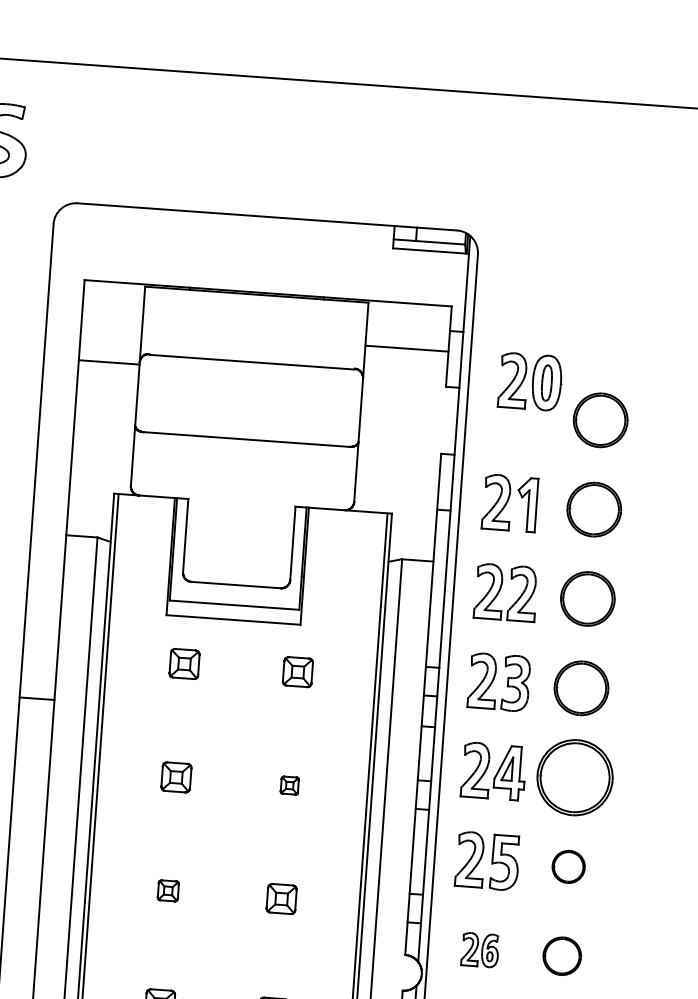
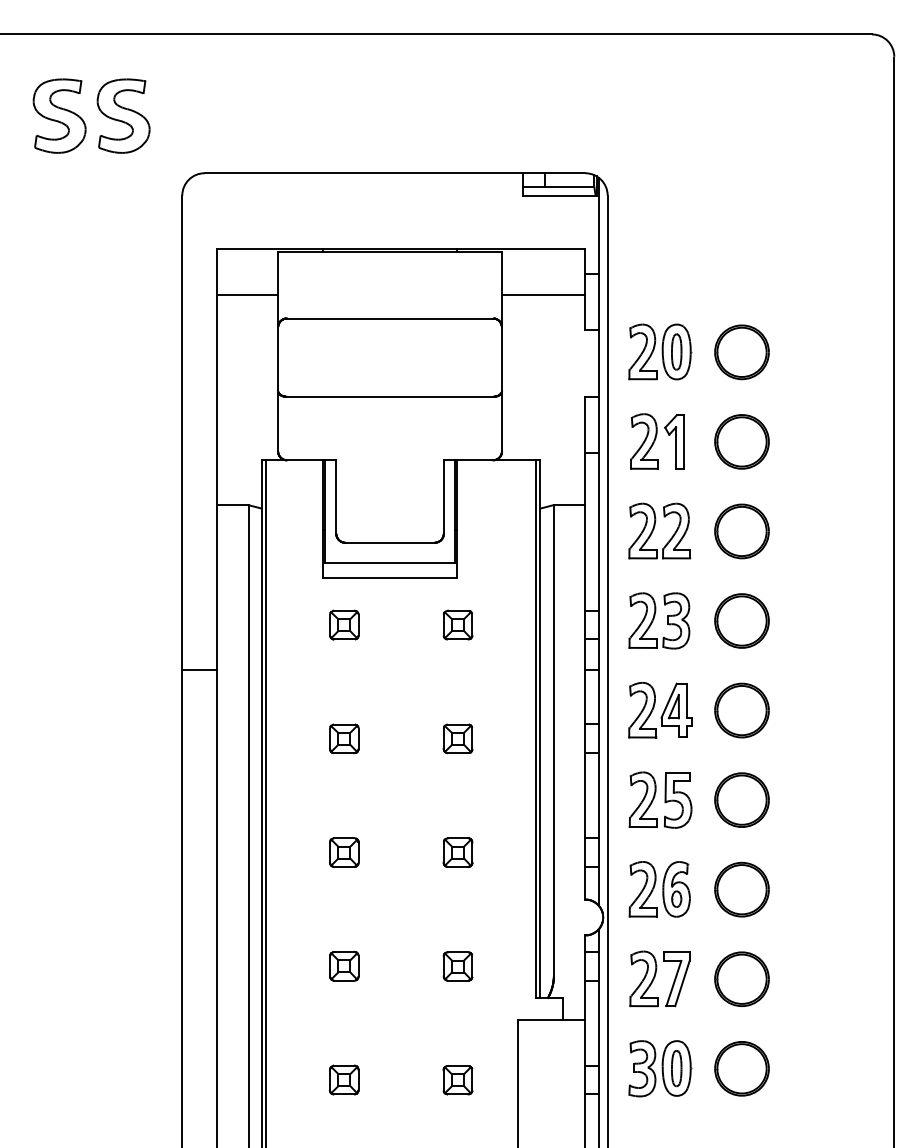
line: (109, 362) -> (247, 294), moved
part: (530, 381) -> (660, 351), moved
part: (574, 777) -> (741, 710), size x0.71
part: (289, 785) -> (457, 738), size x1.67
part: (568, 866) -> (741, 799), size x1.67
part: (168, 890) -> (344, 852), size x1.43
part: (479, 950) -> (659, 889), size x1.67
part: (561, 956) -> (741, 889), size x1.43

